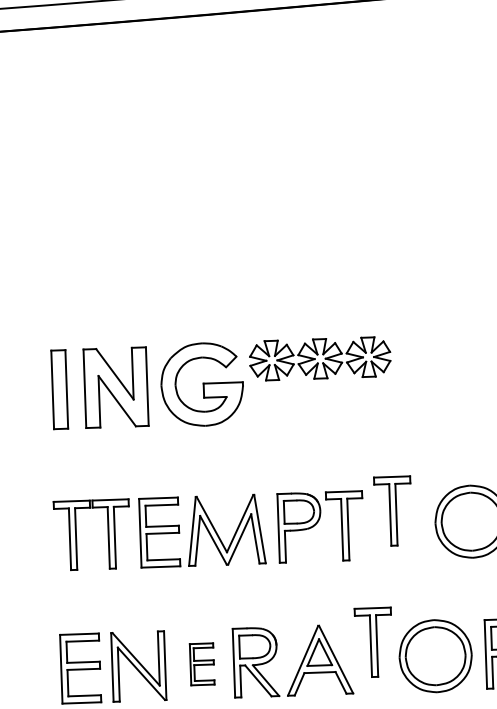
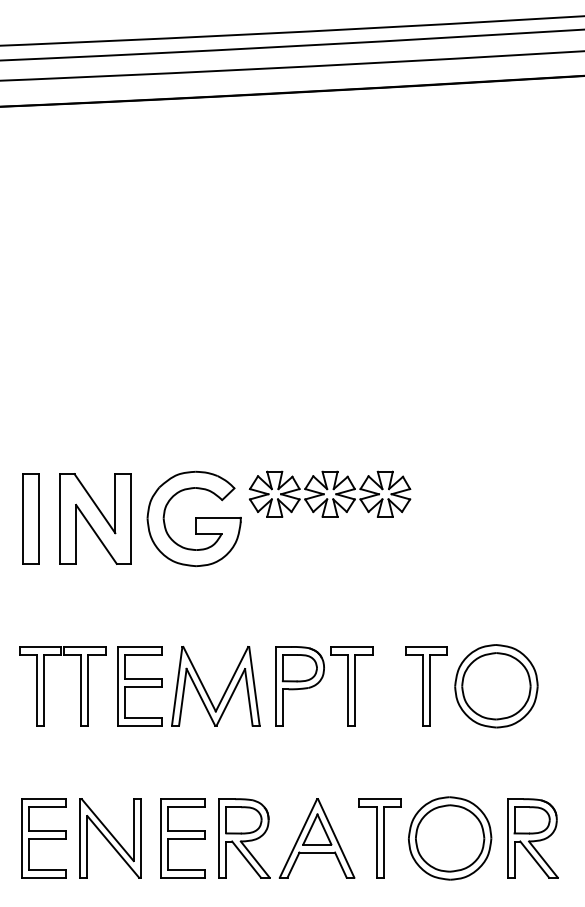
part: (393, 511) -> (426, 686), moved
part: (373, 642) -> (379, 838), moved
part: (201, 664) -> (182, 838), size x1.67

